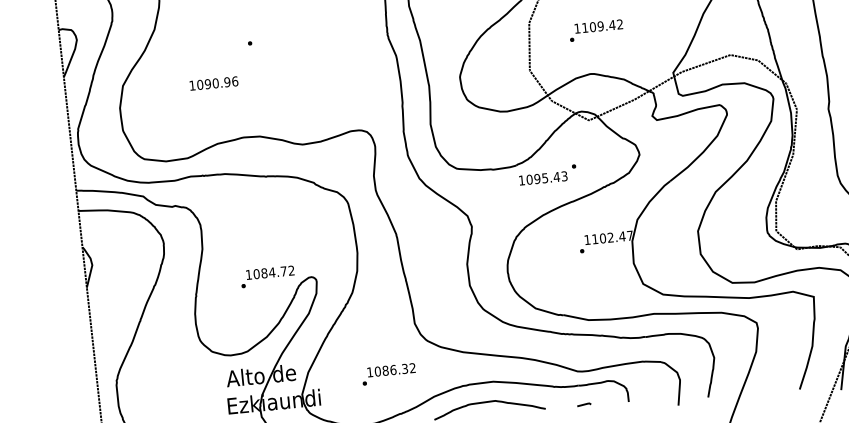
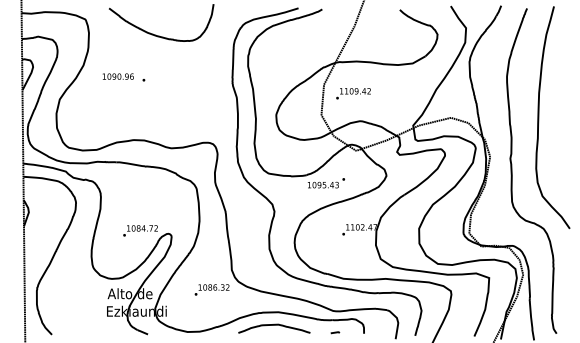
text: (596, 30) -> (353, 93), moved
text: (212, 83) -> (117, 76), moved
text: (387, 373) -> (211, 289), moved

